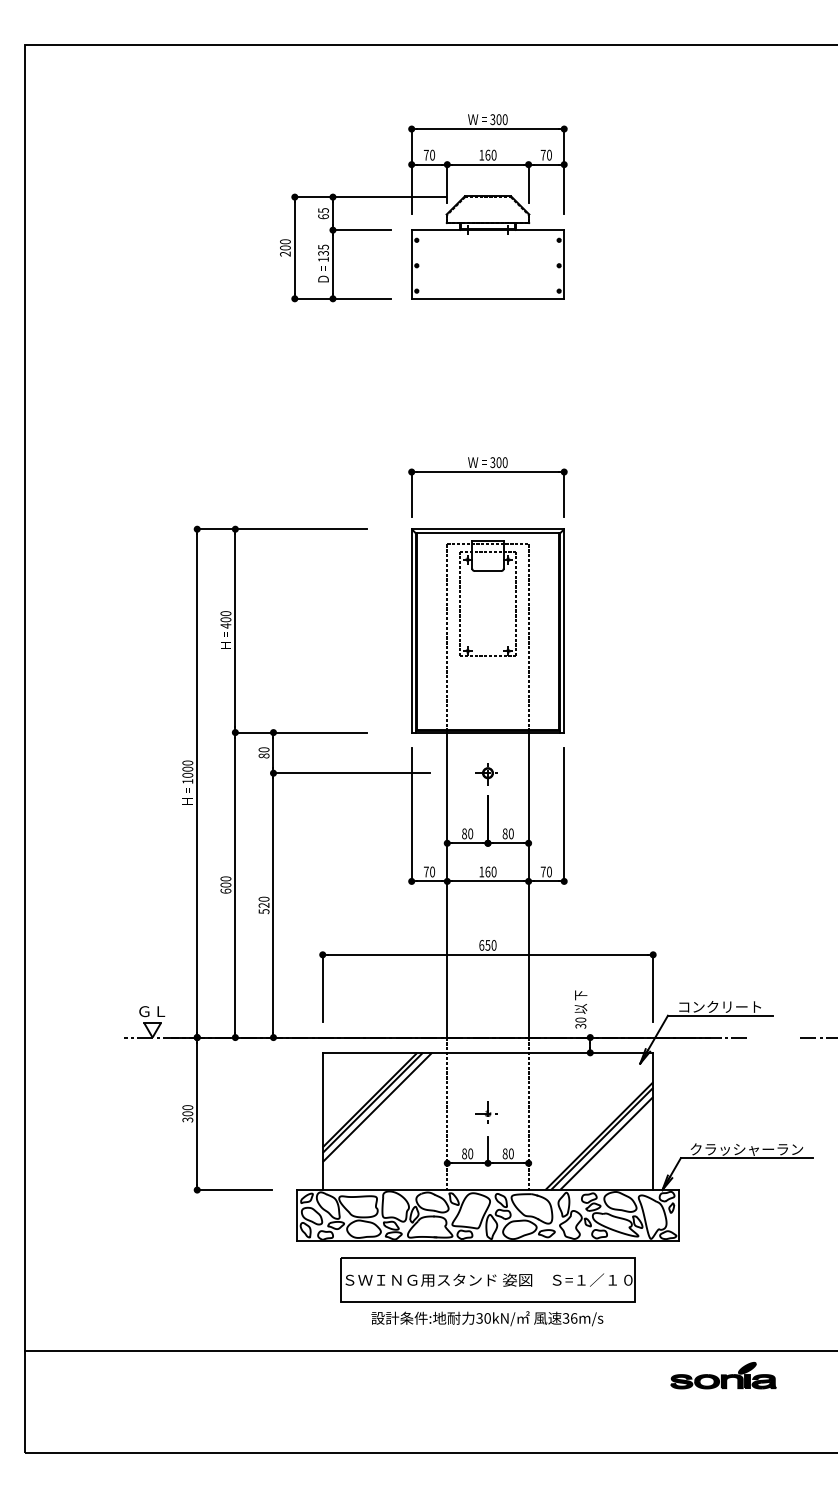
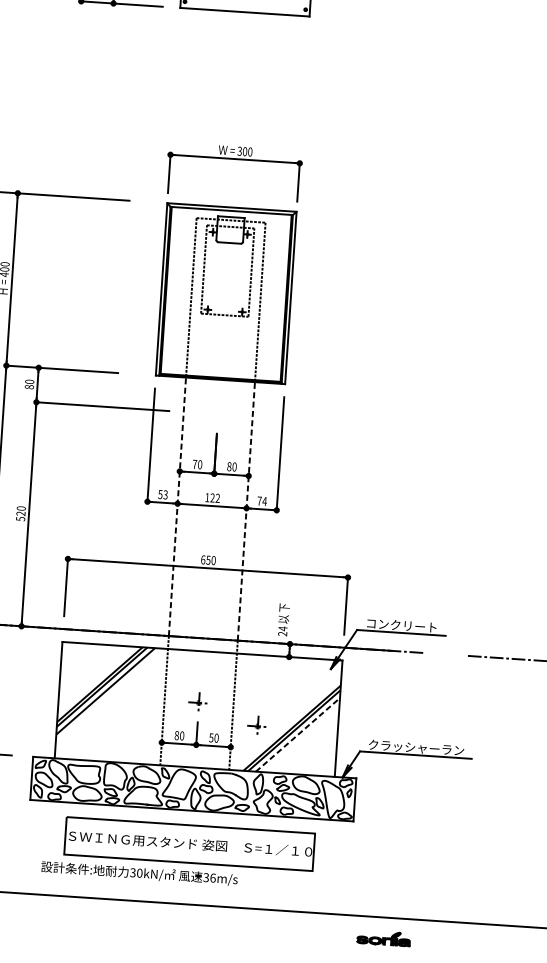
part: (486, 774) -> (216, 415), removed
text: (464, 833) -> (194, 464), 80 -> 70
text: (429, 871) -> (163, 494), 70 -> 53
text: (490, 871) -> (214, 497), 160 -> 122
text: (549, 871) -> (264, 501), 70 -> 74
line: (447, 885) -> (177, 507), solid -> dashed
line: (528, 885) -> (246, 511), solid -> dashed
text: (580, 1022) -> (282, 630), 30 -> 24
part: (557, 1135) -> (256, 725), added
line: (606, 1143) -> (297, 734), solid -> dashed
text: (504, 1153) -> (210, 737), 80 -> 50
text: (487, 1318) -> (139, 873), moved
part: (723, 1375) -> (383, 938), size x0.6

